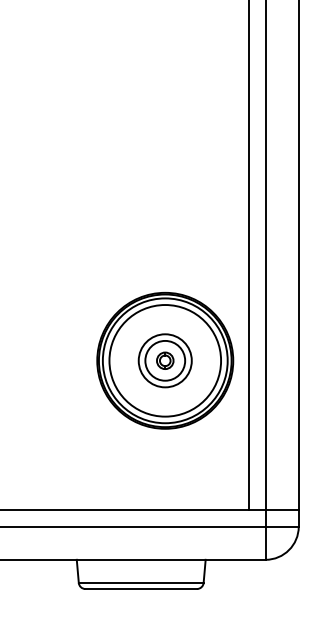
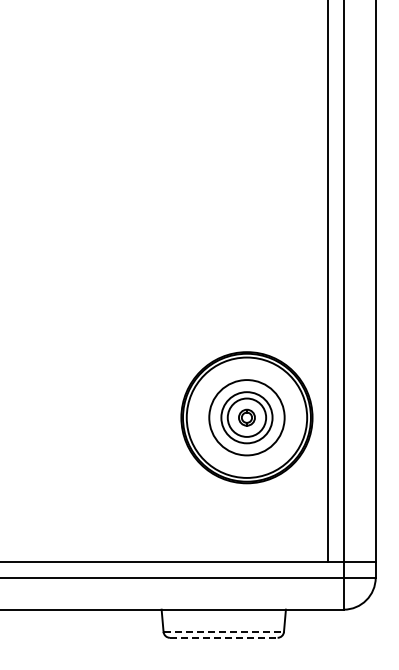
circle: (164, 360) -> (246, 417), size x0.7
line: (141, 582) -> (224, 631), solid -> dashed
line: (140, 588) -> (223, 637), solid -> dashed

